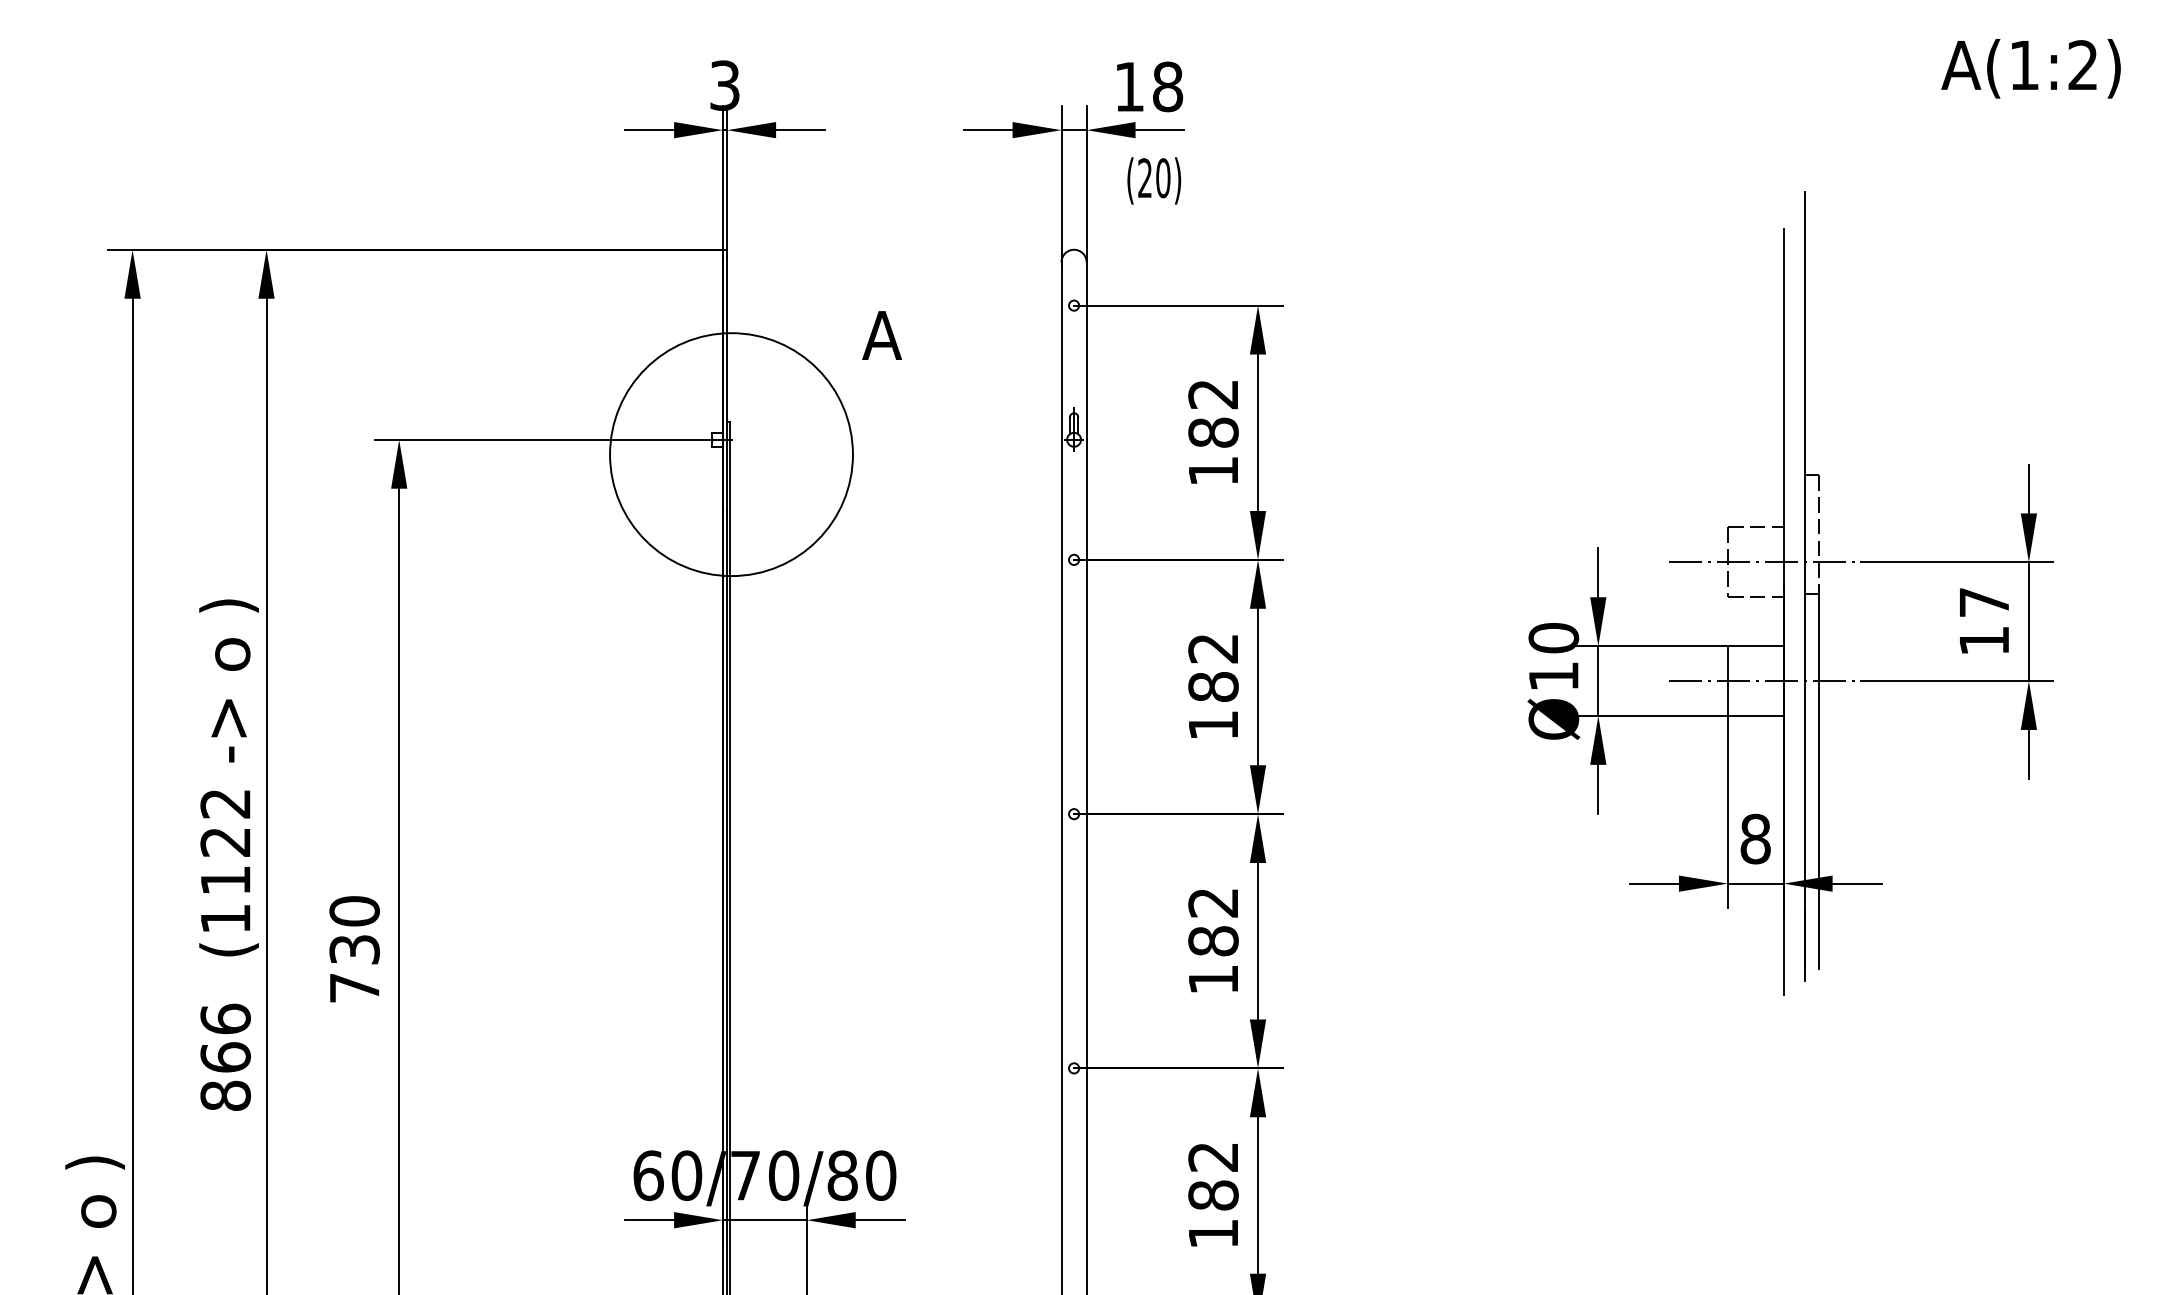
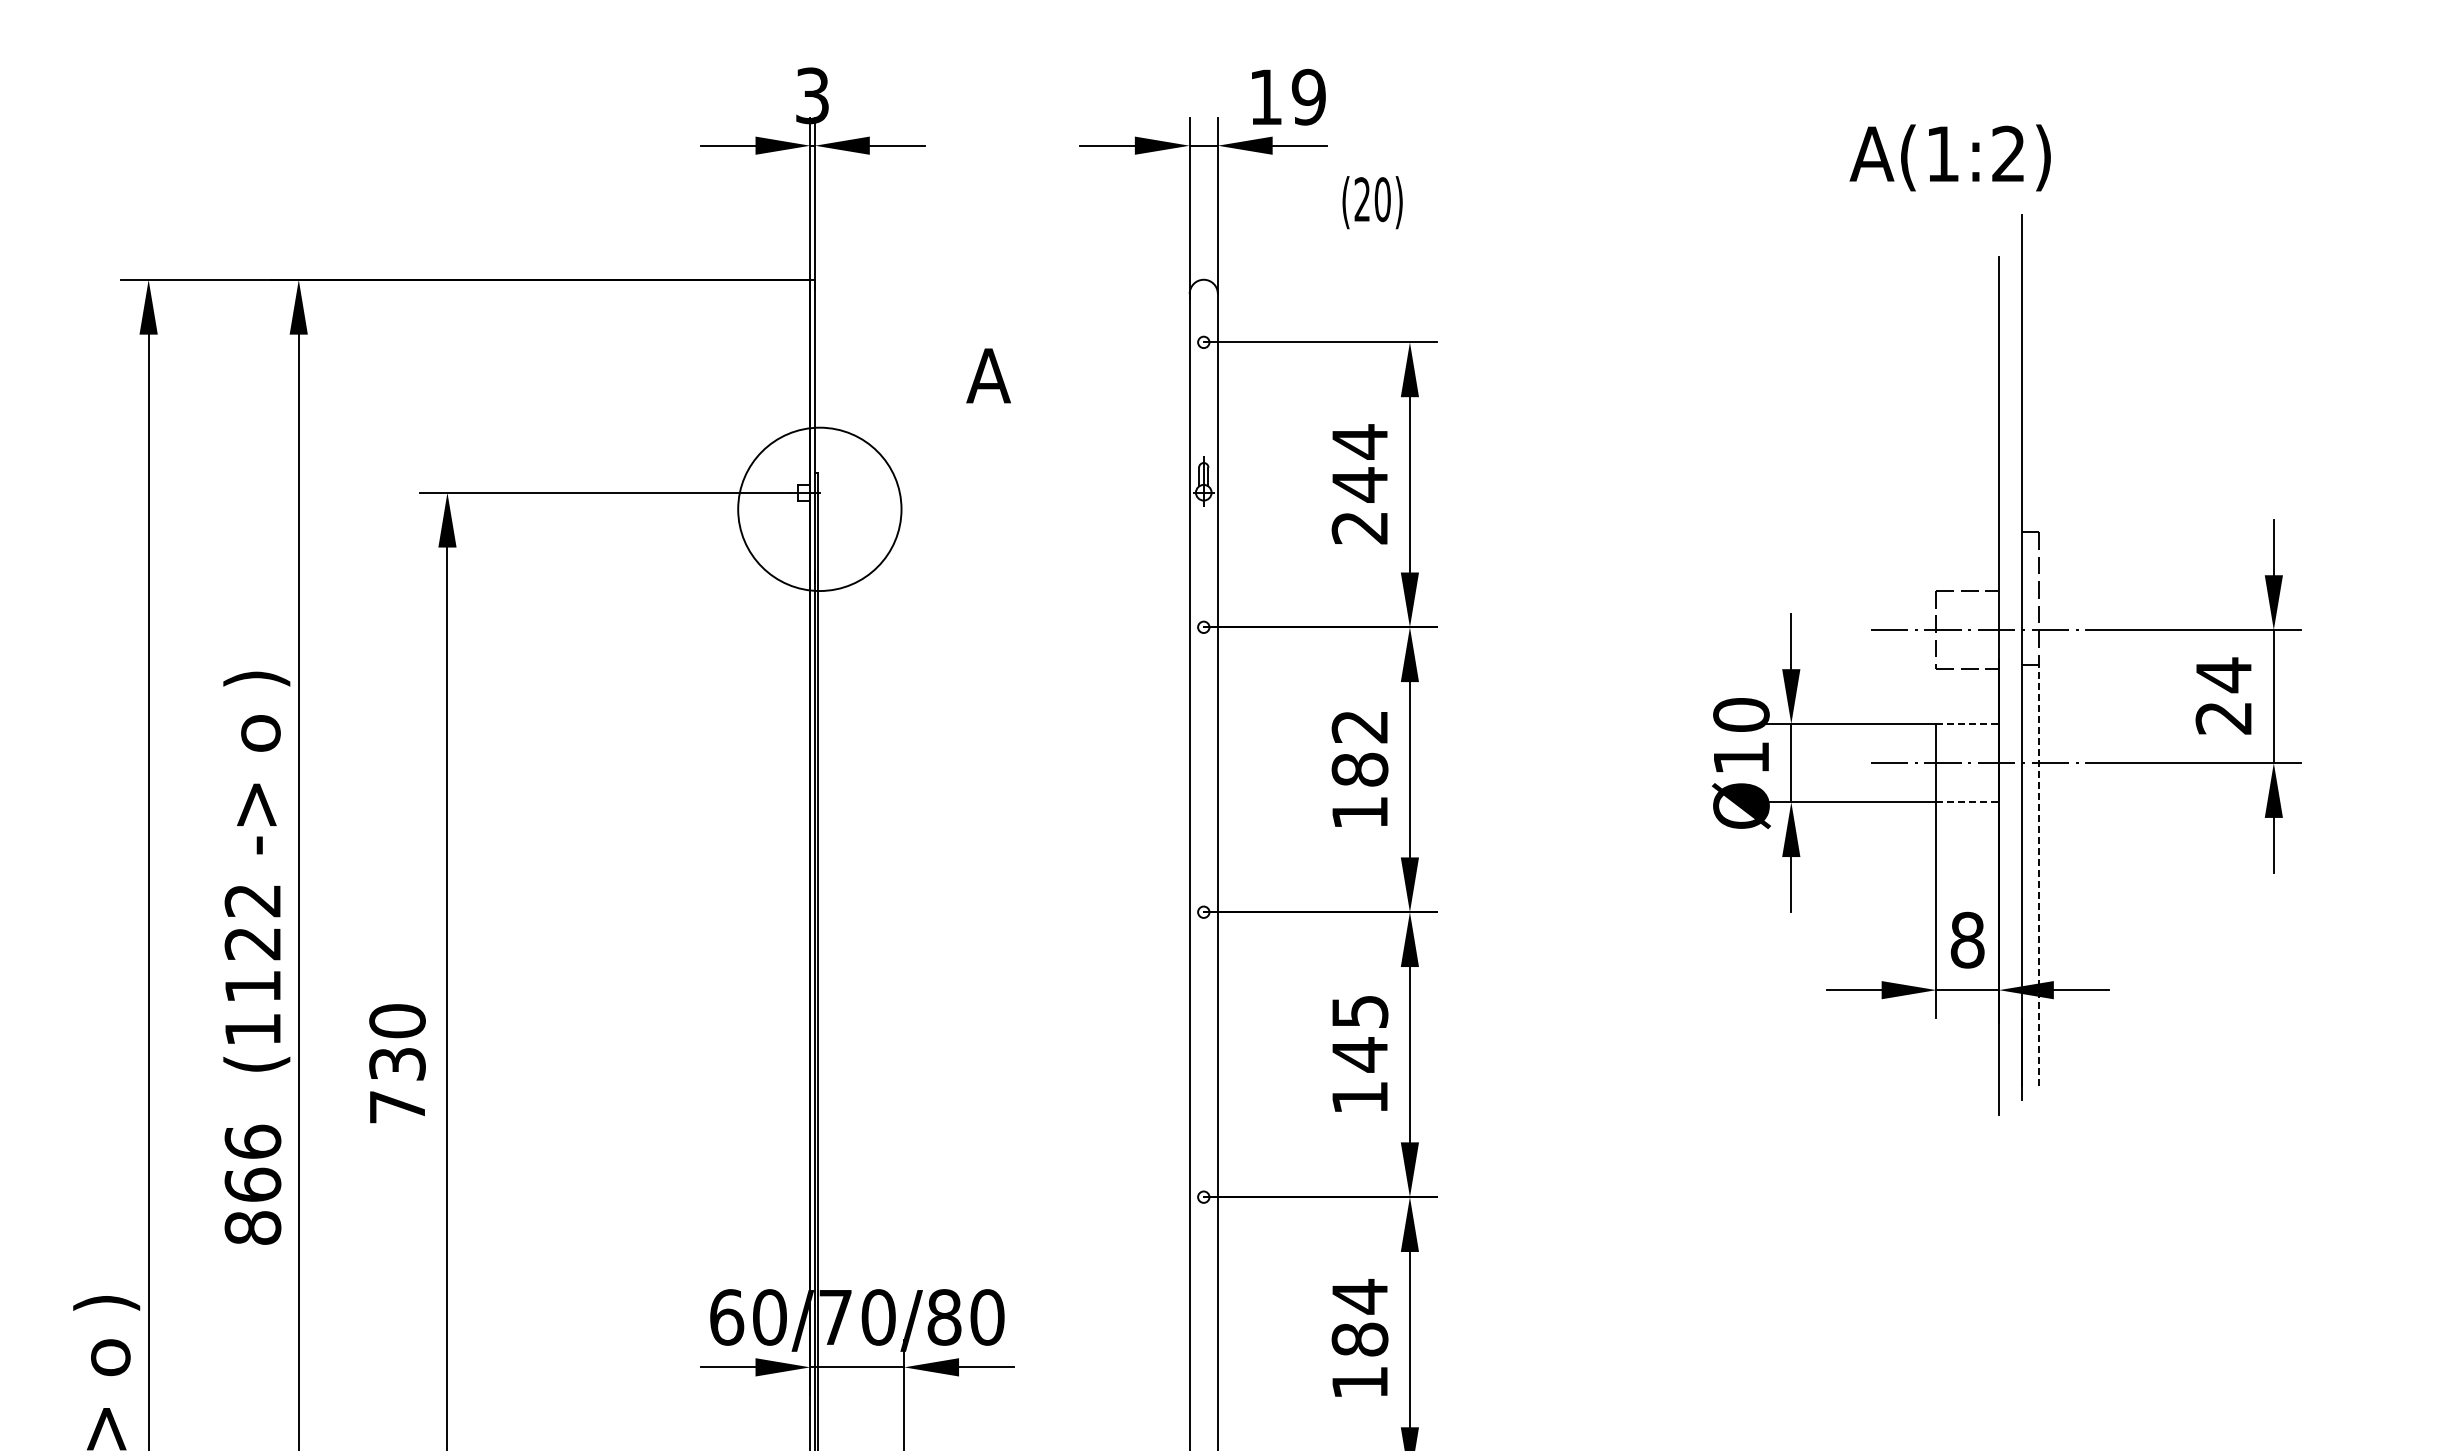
text: (2030, 68) -> (1949, 157), moved
text: (1167, 87) -> (1308, 97), 18 -> 19
text: (1154, 180) -> (1372, 202), moved
text: (1213, 432) -> (1359, 484), 182 -> 244
circle: (731, 454) -> (819, 509), size x0.6
text: (1983, 620) -> (2223, 695), 17 -> 24
line: (1756, 646) -> (1968, 724), solid -> dashed
line: (1756, 716) -> (1968, 802), solid -> dashed
line: (1819, 780) -> (2039, 874), solid -> dashed
text: (1213, 923) -> (1359, 1034), 182 -> 145
text: (1213, 1157) -> (1359, 1296), 182 -> 184

